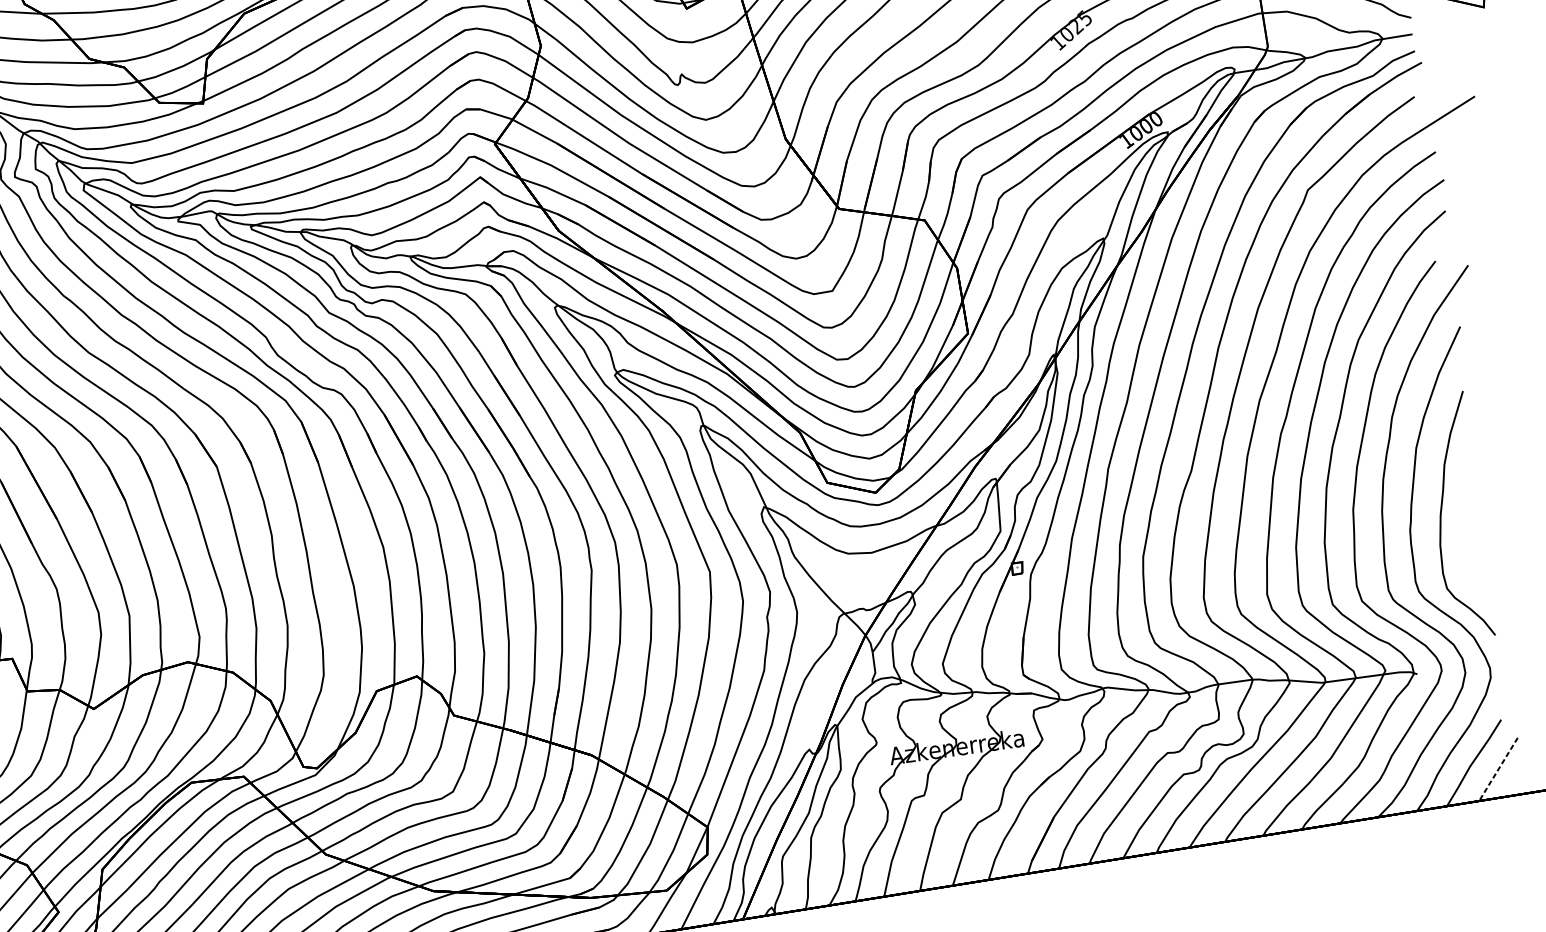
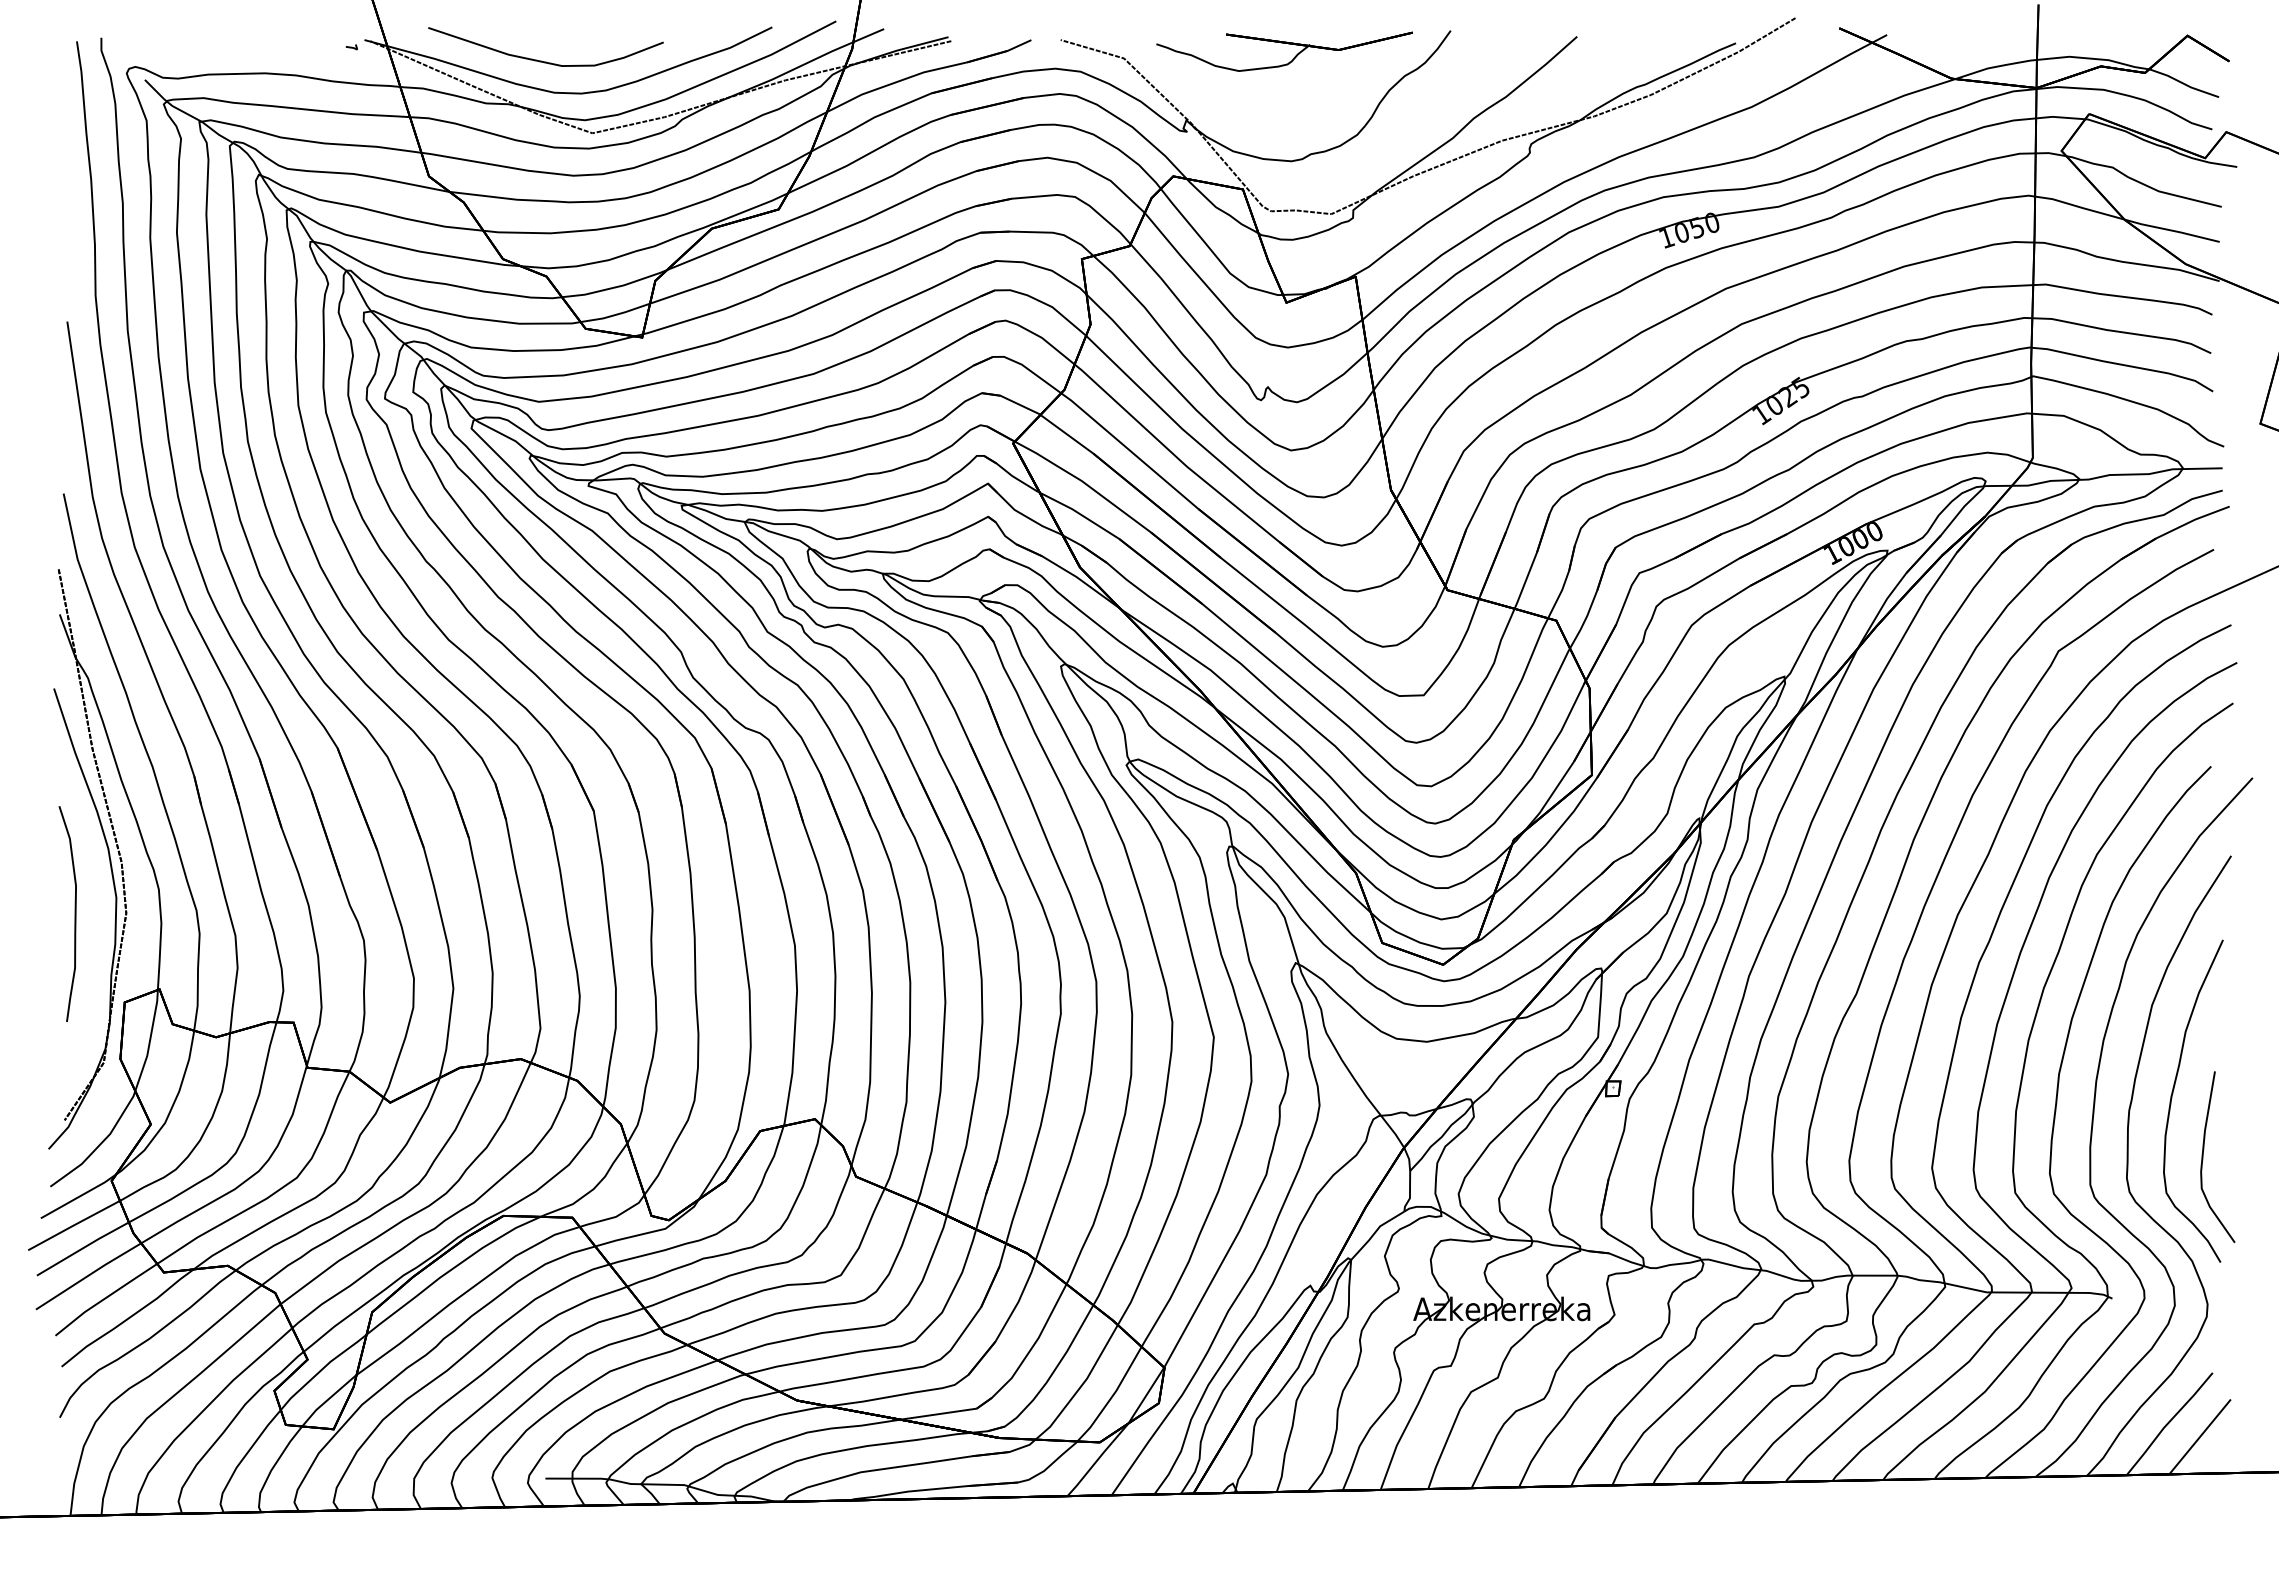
curve: (1471, 556) -> (2203, 1156), added
line: (1498, 769) -> (2199, 1437), dashed -> solid

